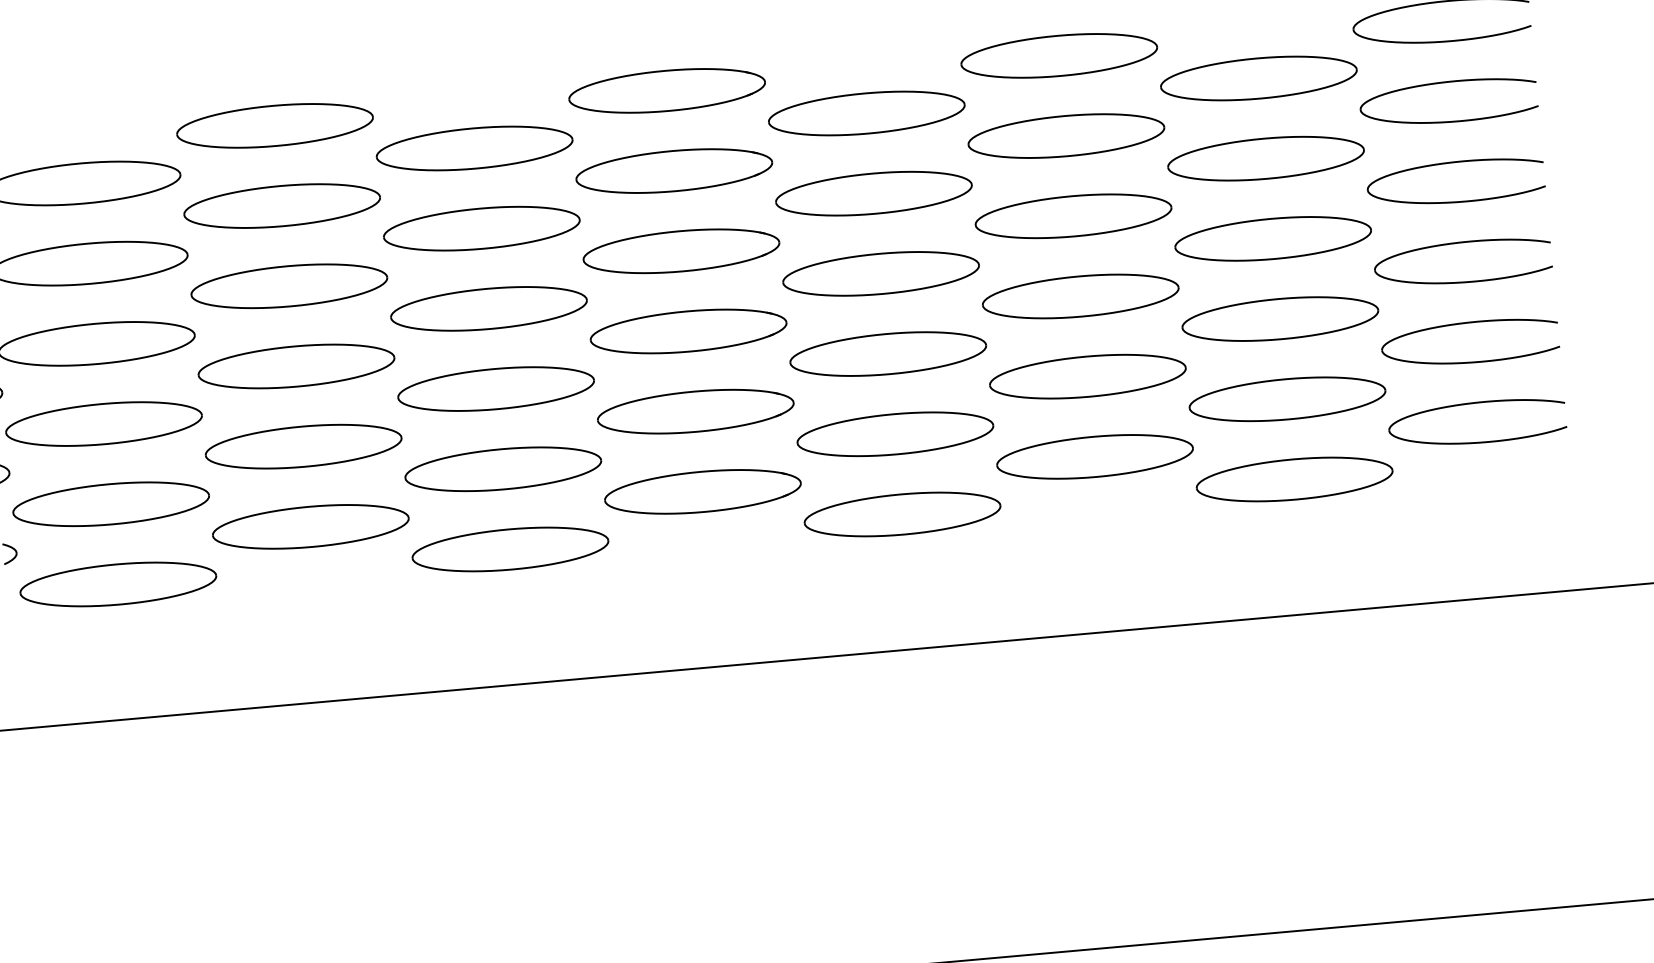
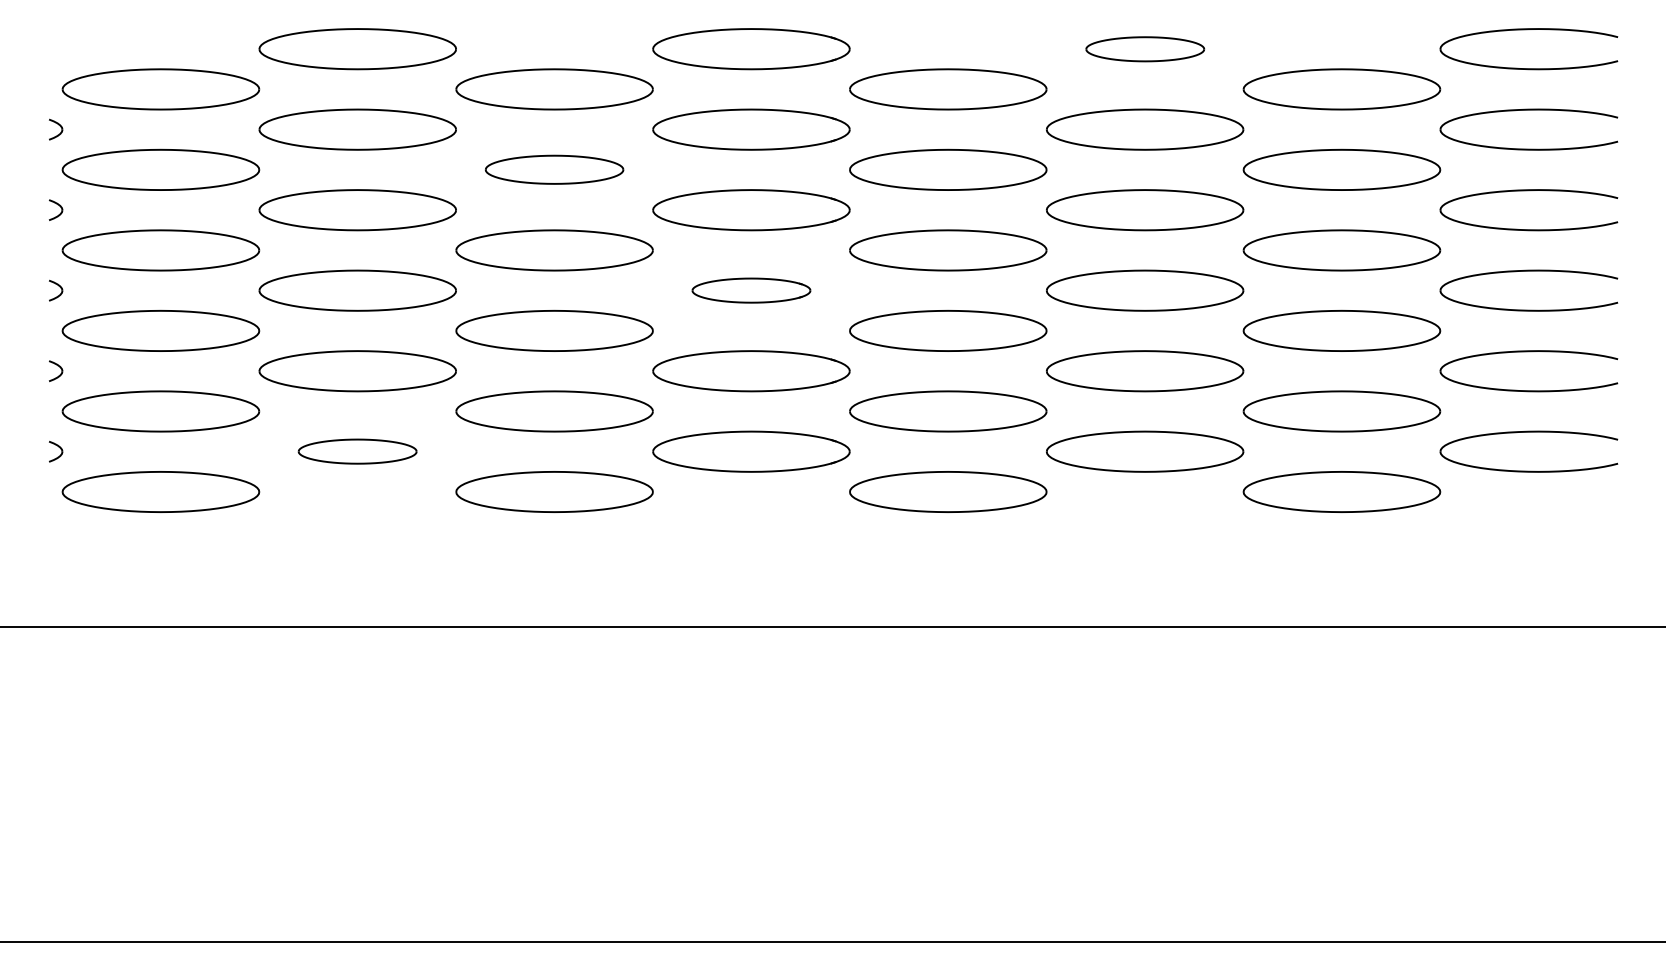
part: (1059, 56) -> (1145, 49), size x0.6
part: (481, 228) -> (554, 169), size x0.7
part: (688, 331) -> (751, 290), size x0.6
part: (310, 526) -> (357, 451), size x0.6

